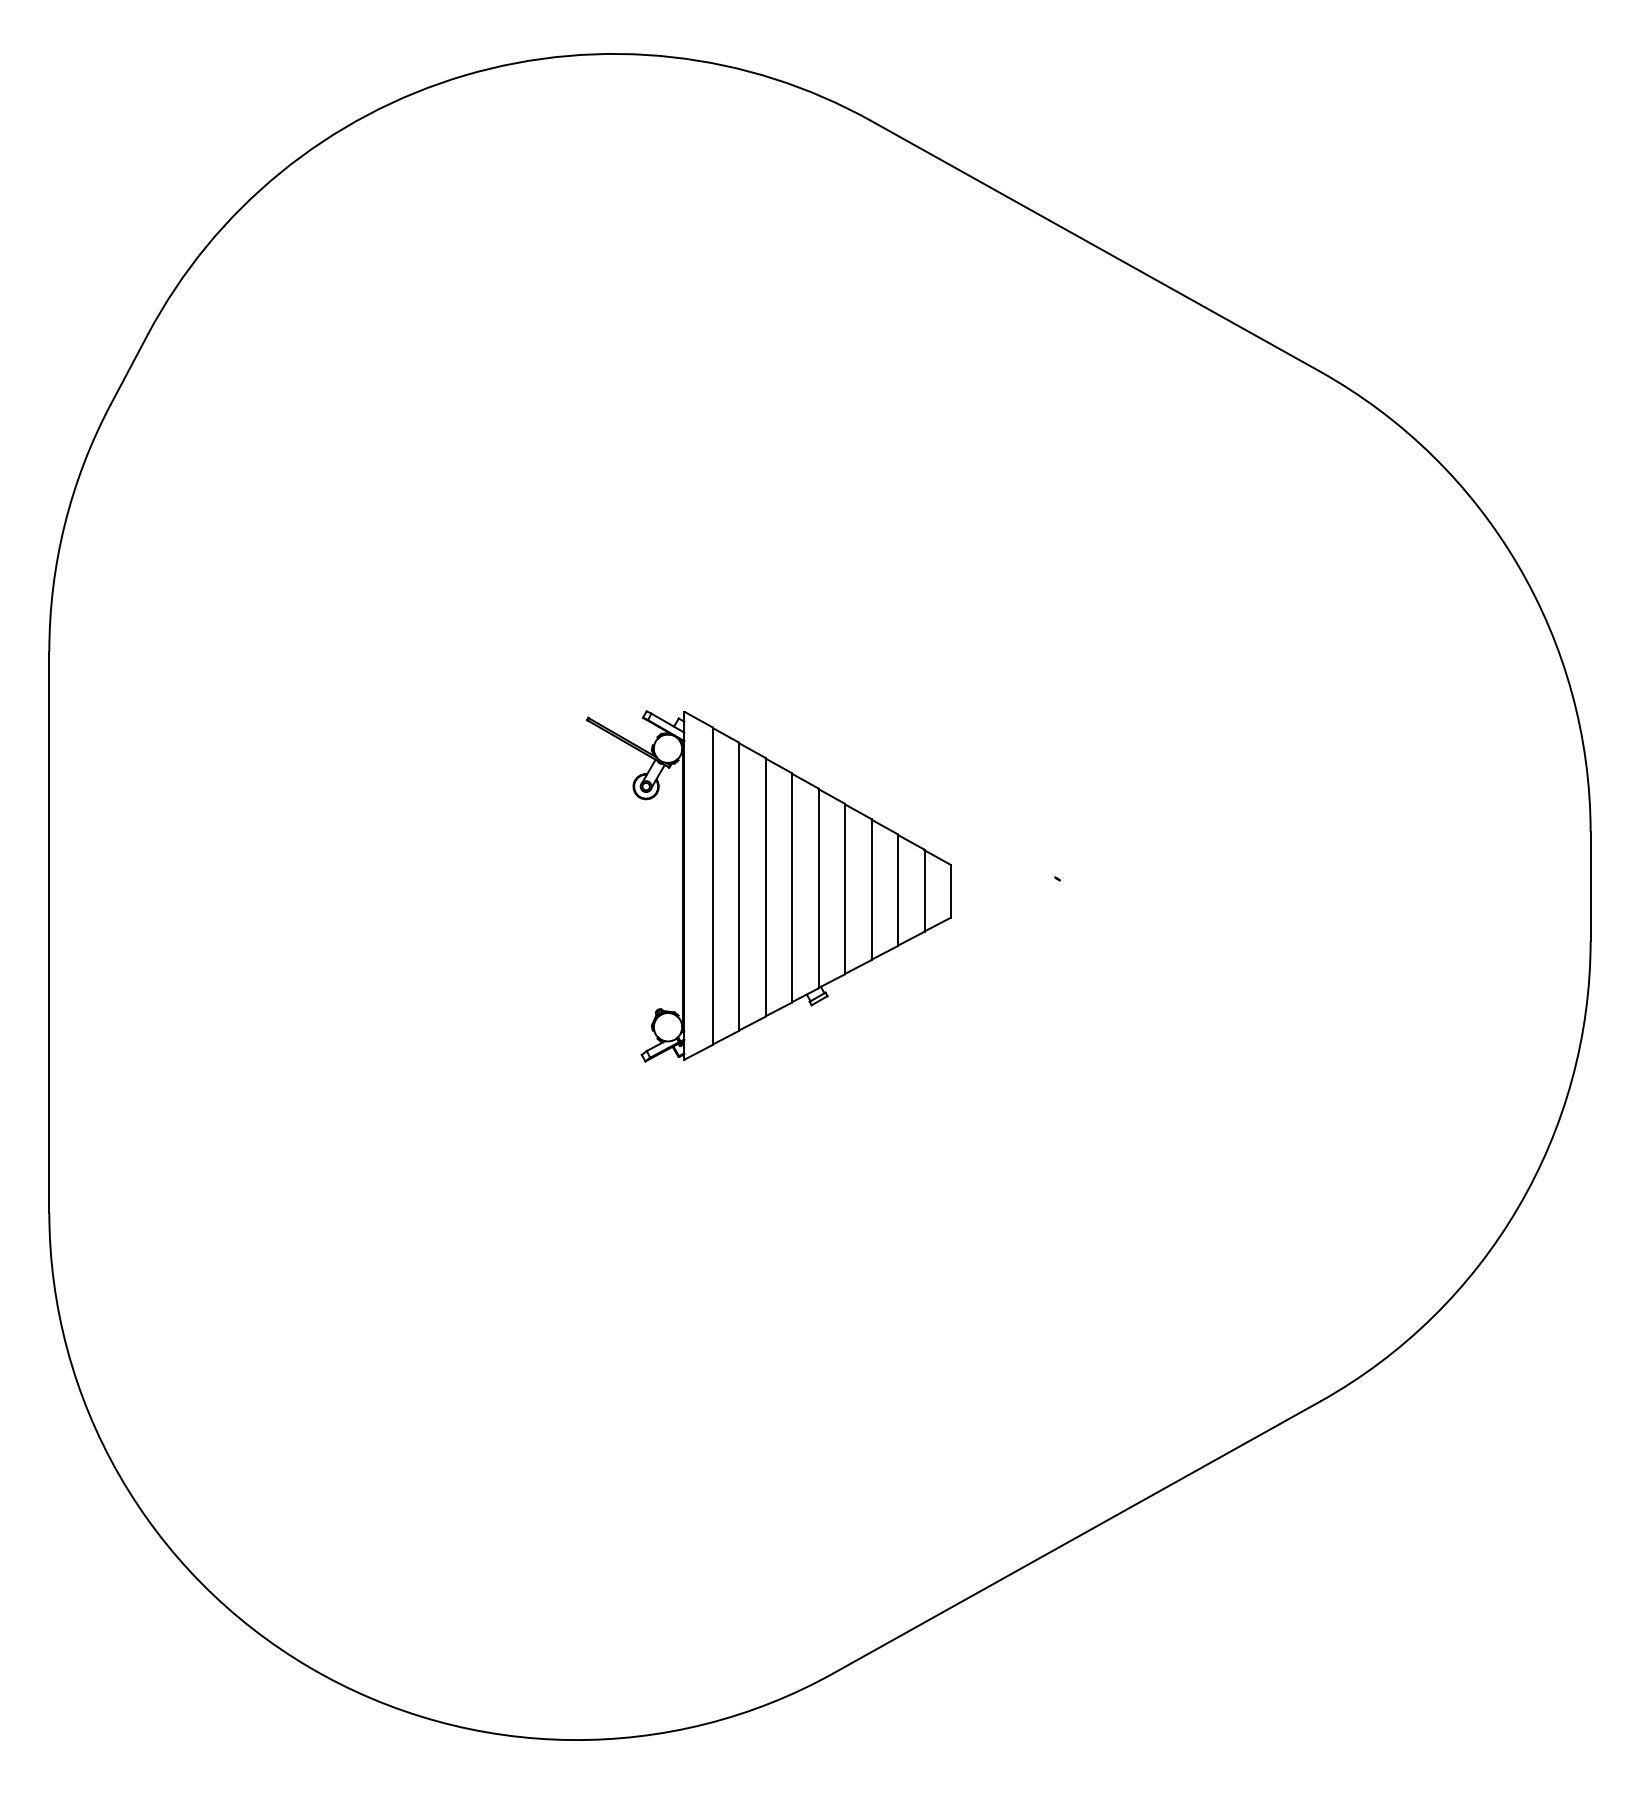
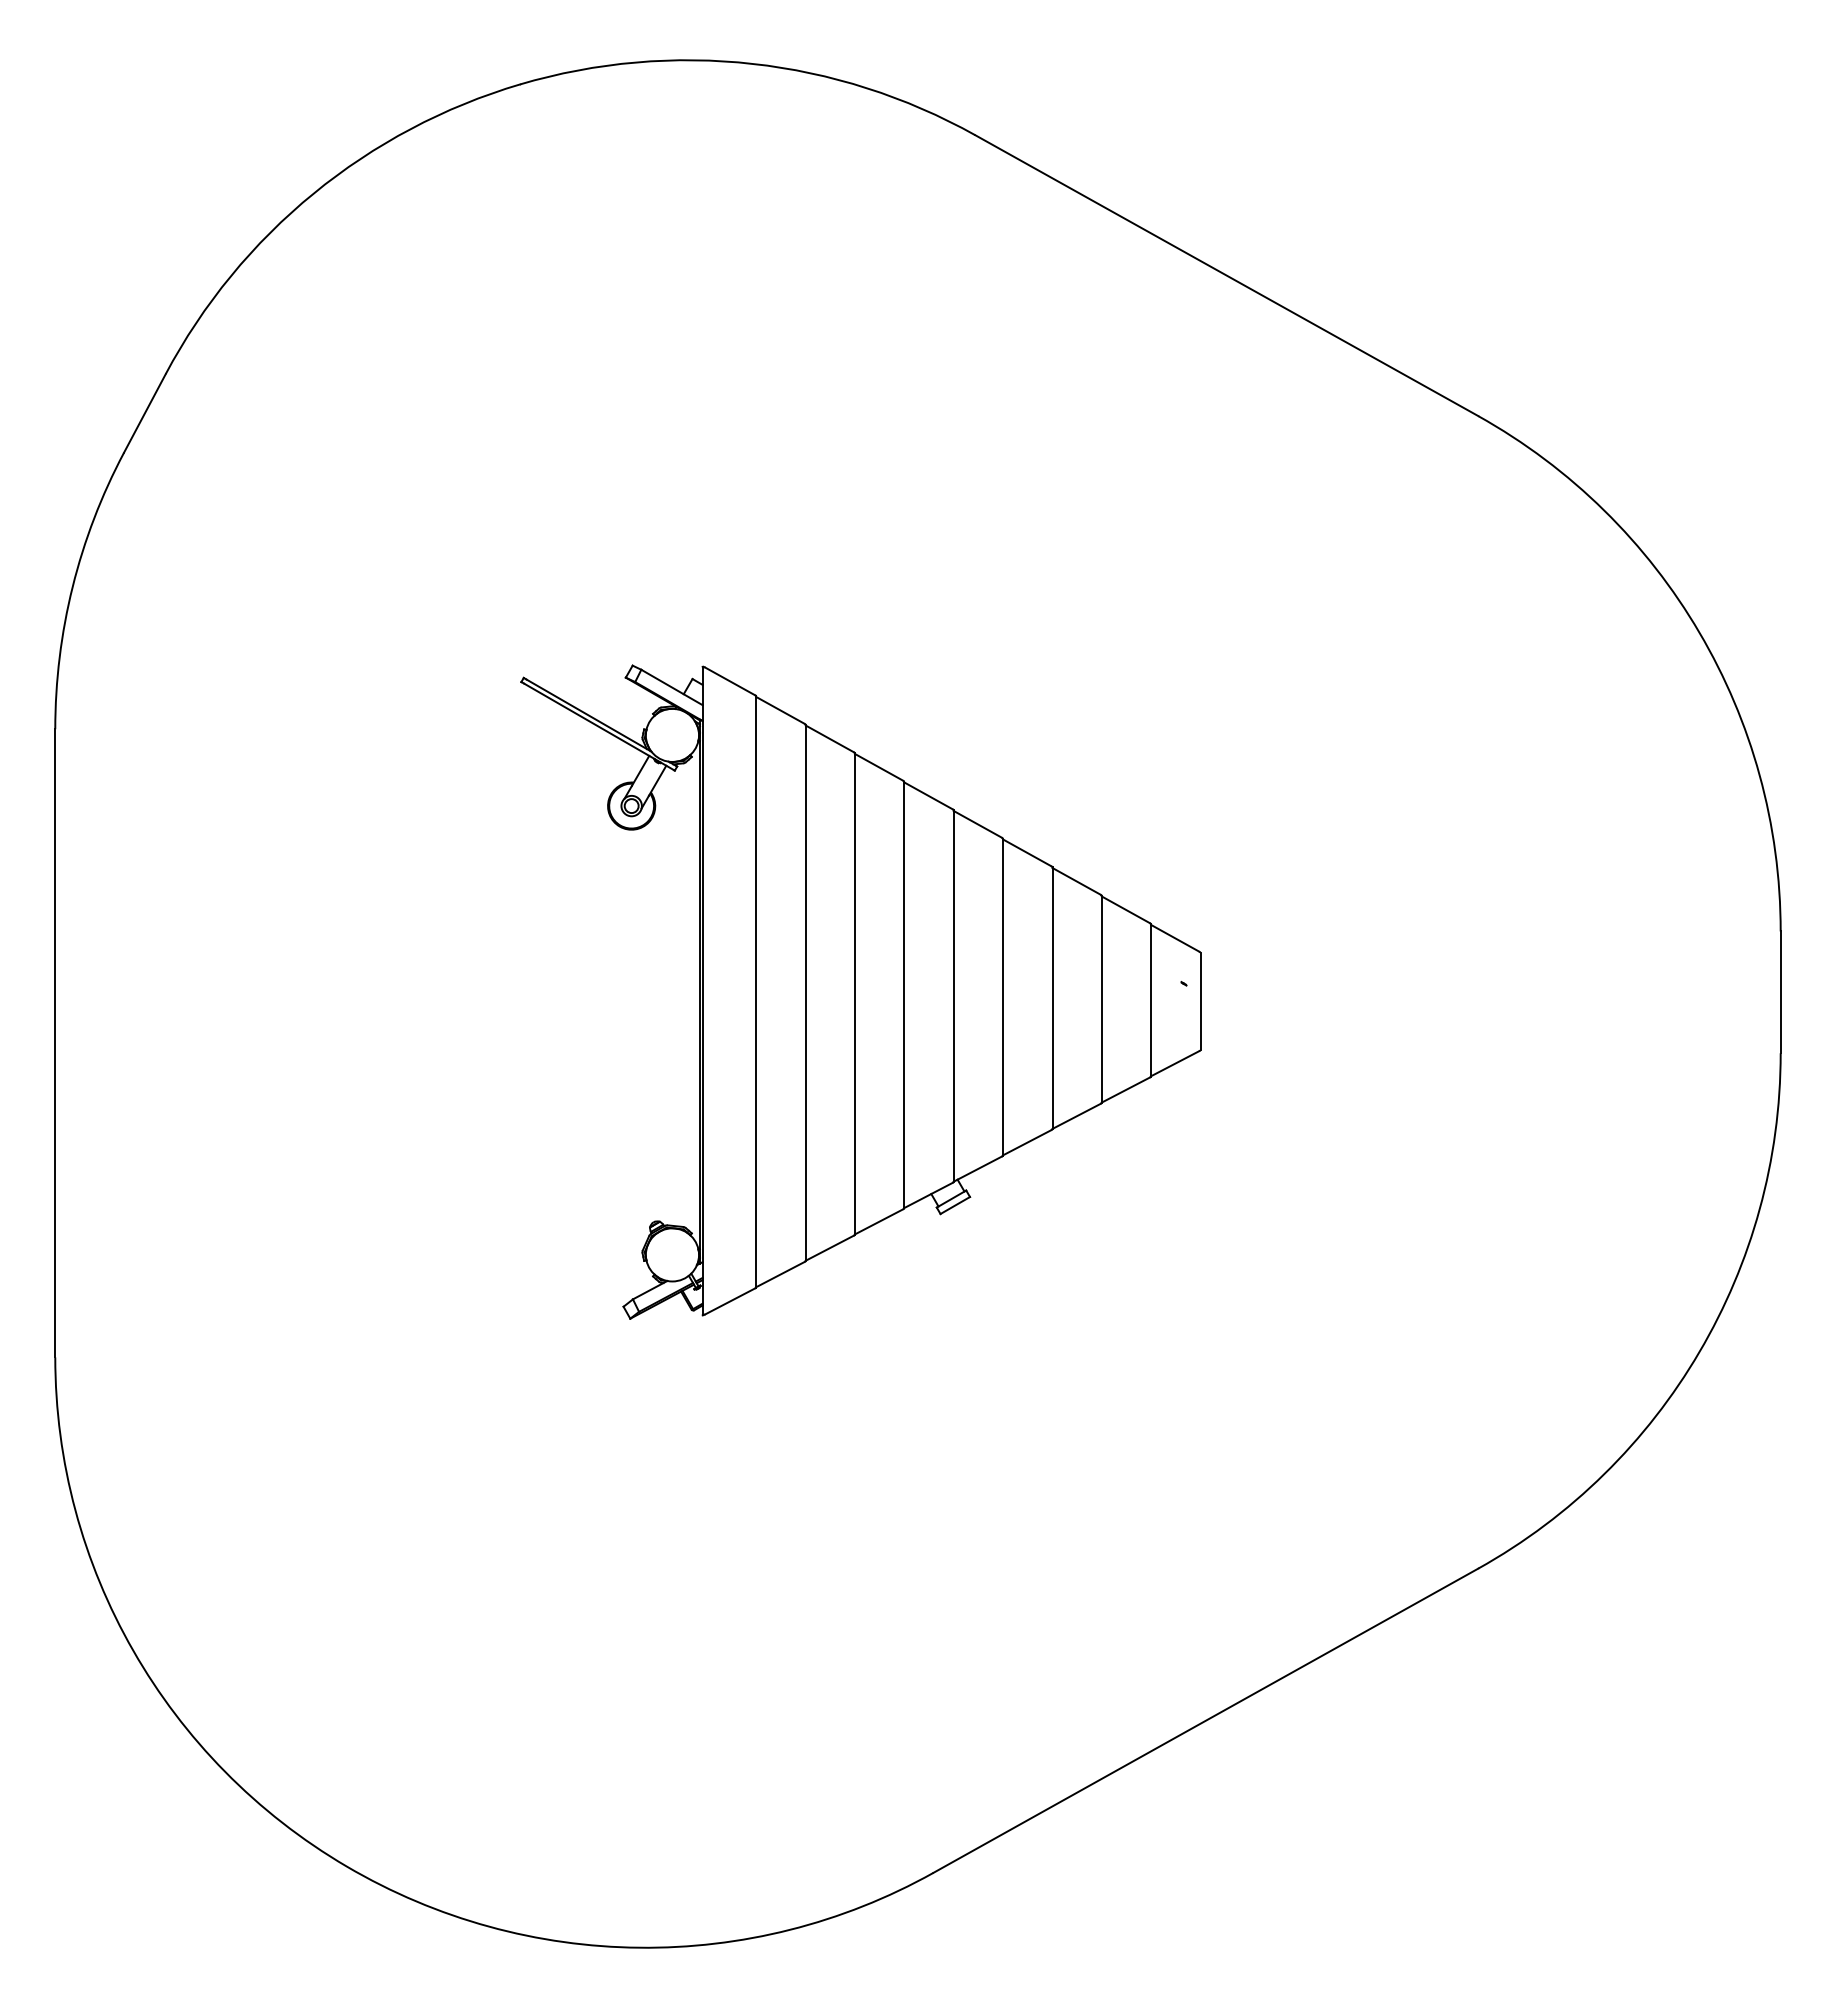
part: (768, 885) -> (860, 991), size x1.67

